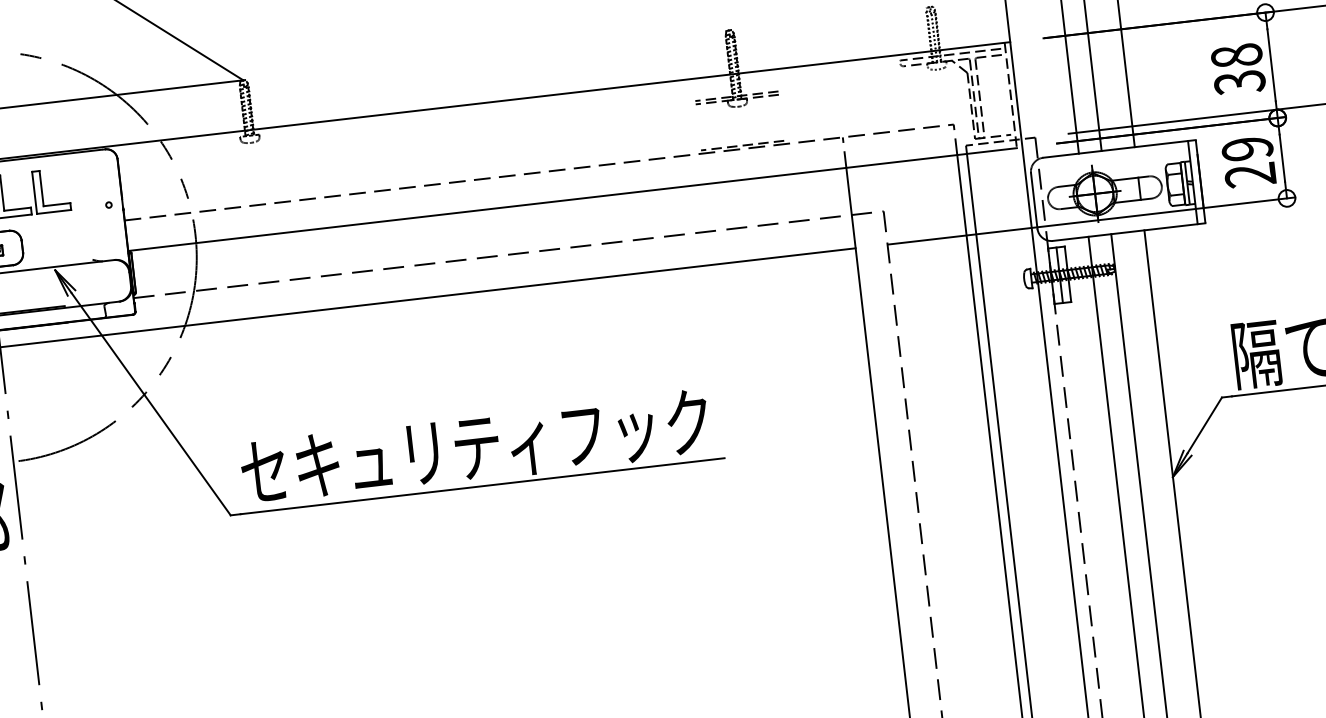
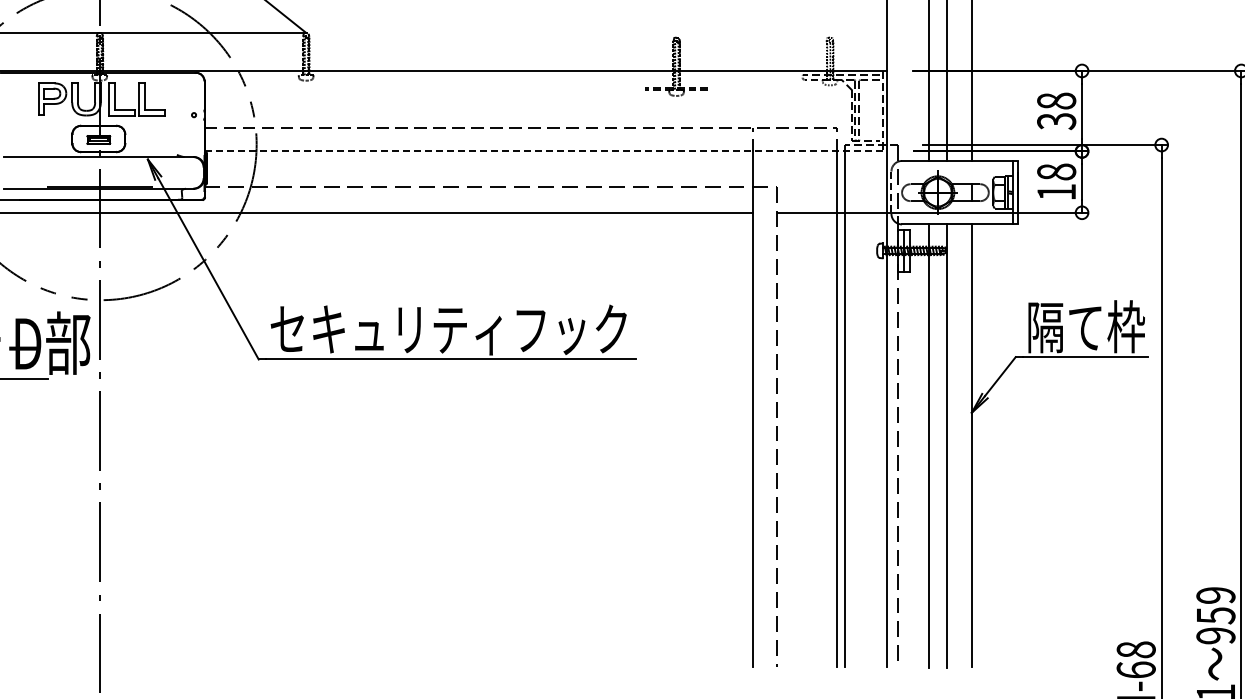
line: (742, 145) -> (676, 125), removed
text: (1248, 161) -> (1056, 181), 29 -> 18
line: (572, 199) -> (543, 151), solid -> dashed
line: (1034, 202) -> (891, 193), solid -> dashed

